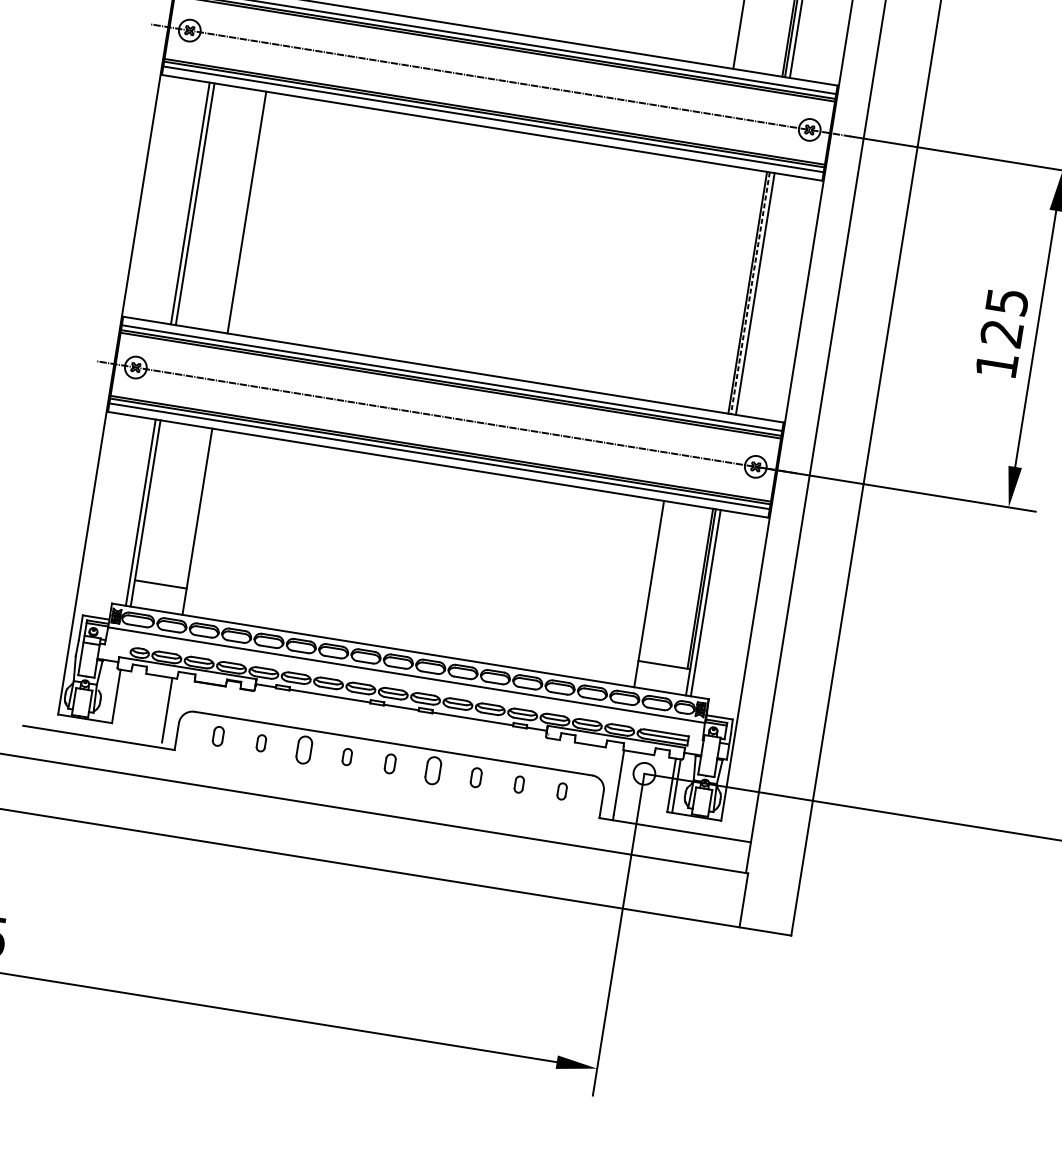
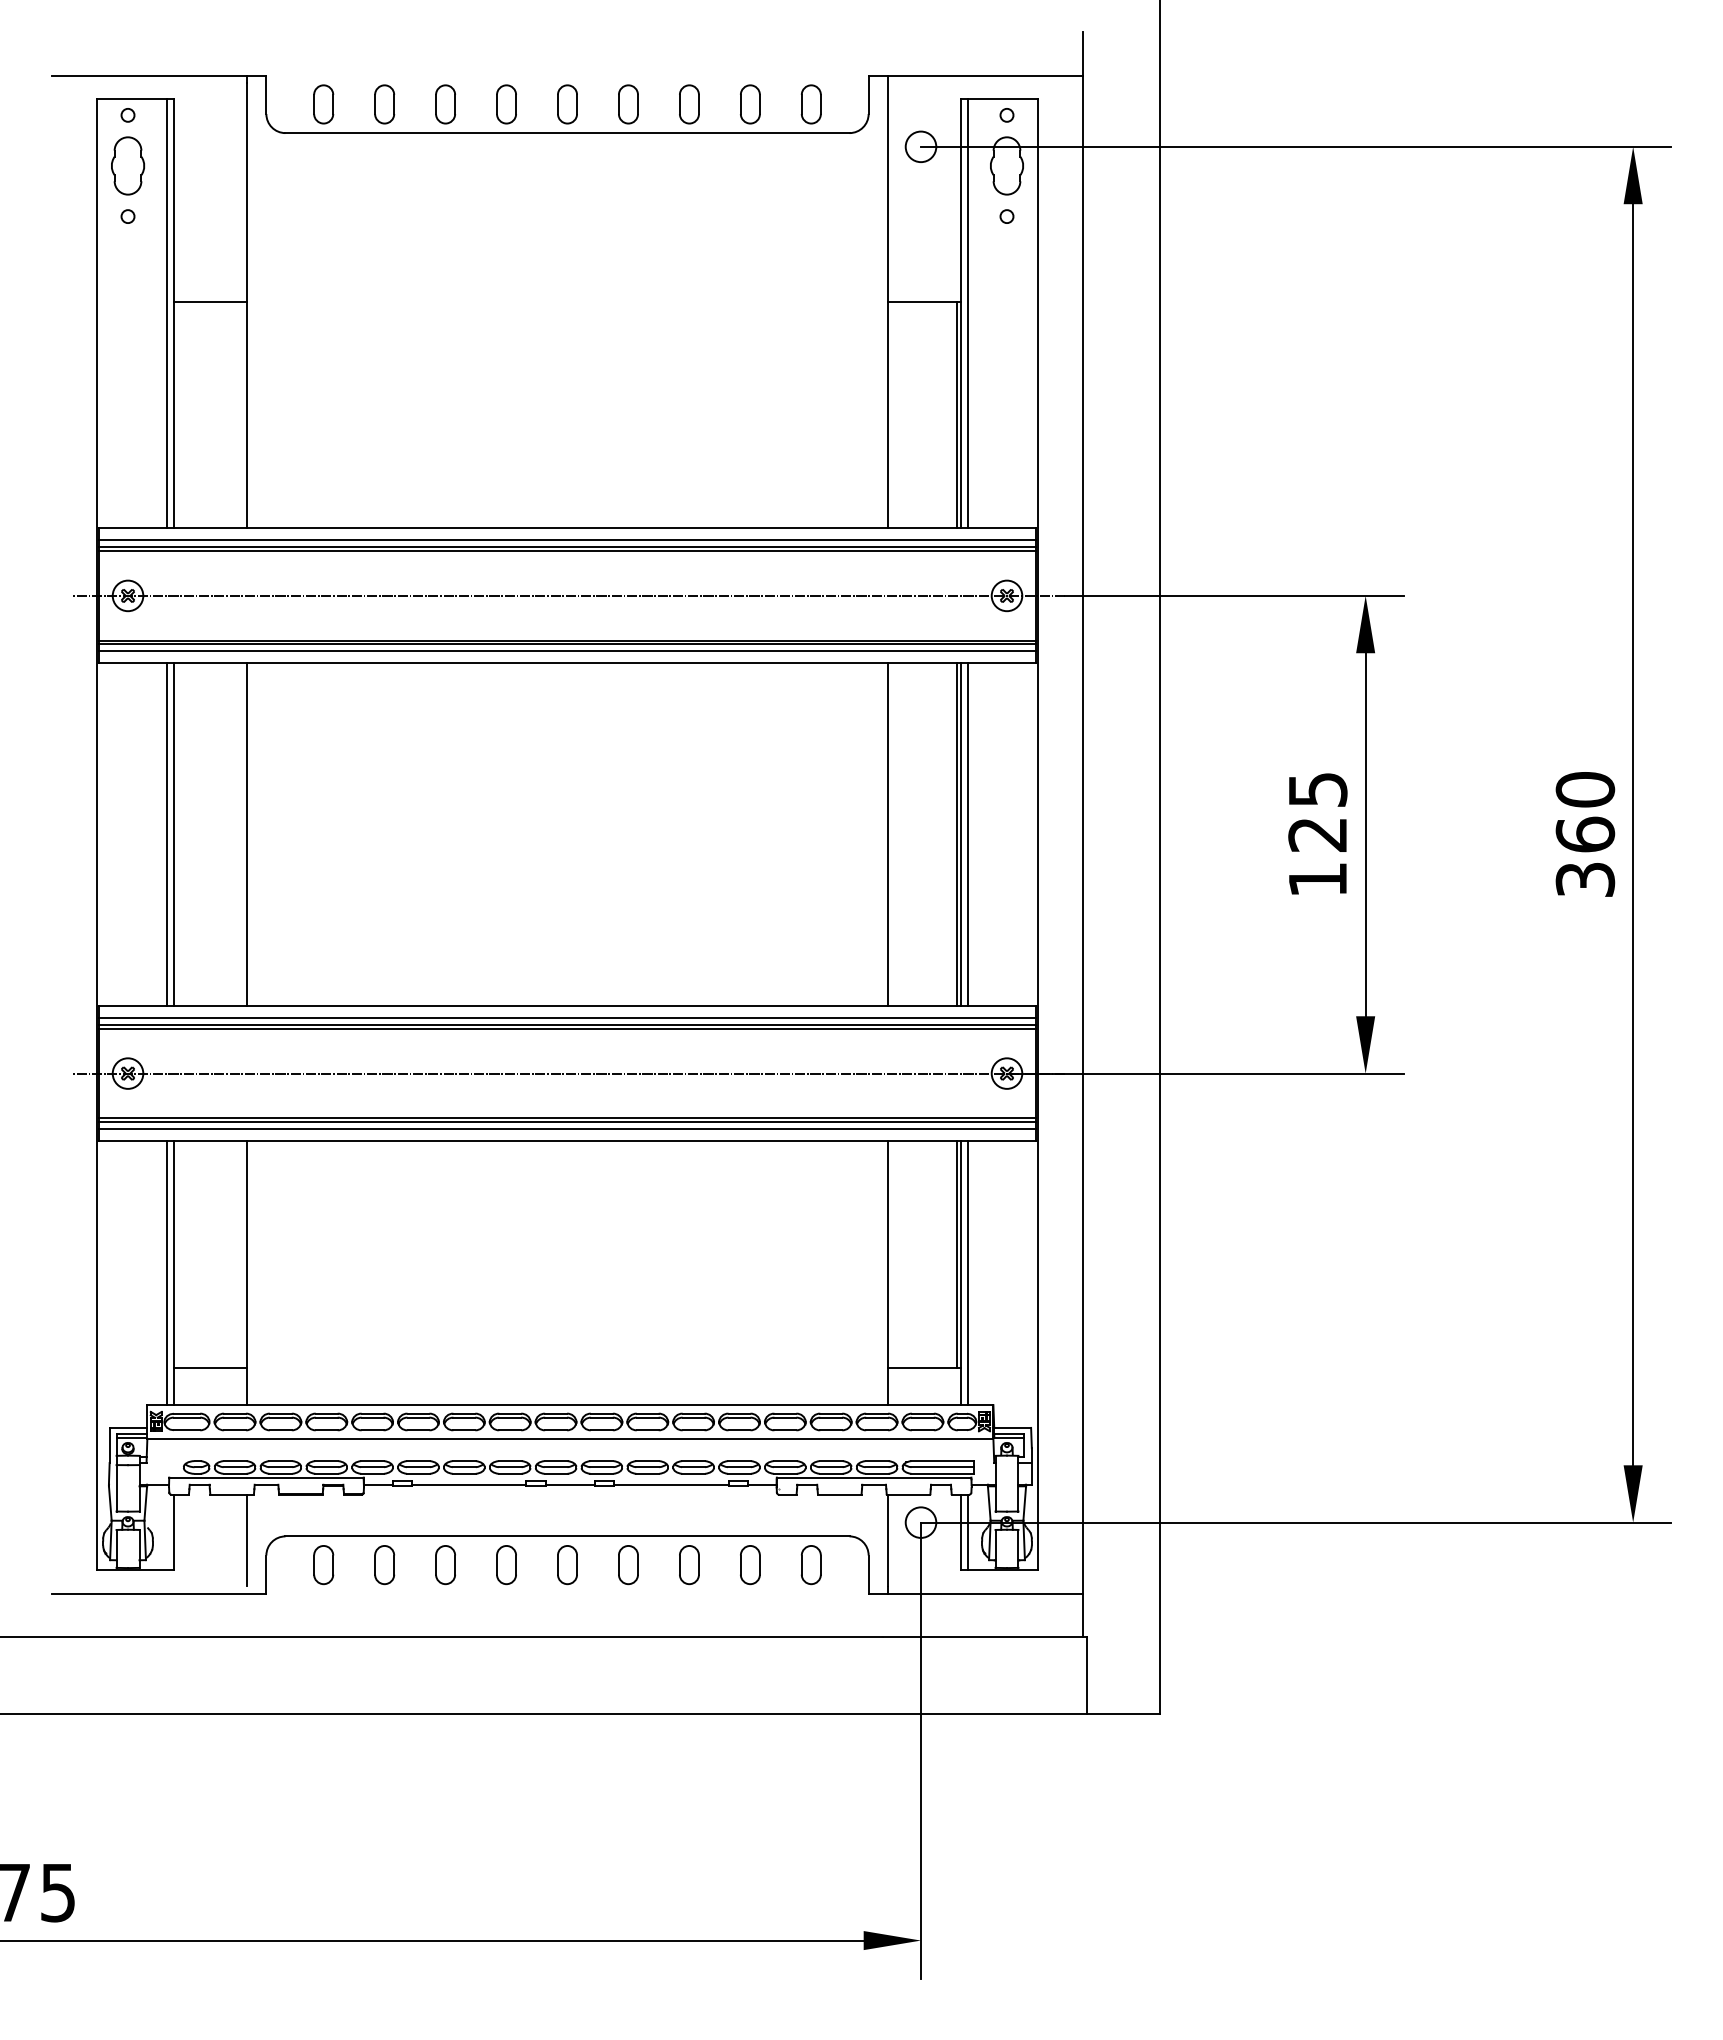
line: (698, 284) -> (887, 834), added
line: (750, 293) -> (961, 835), dashed -> solid
part: (218, 736) -> (323, 1565), size x1.43
part: (261, 743) -> (384, 1565), size x1.67
part: (347, 757) -> (506, 1565), size x1.67
part: (390, 764) -> (567, 1565), size x1.43
part: (476, 777) -> (689, 1565), size x1.43
part: (519, 784) -> (750, 1565), size x1.67
part: (561, 791) -> (810, 1565), size x1.67

